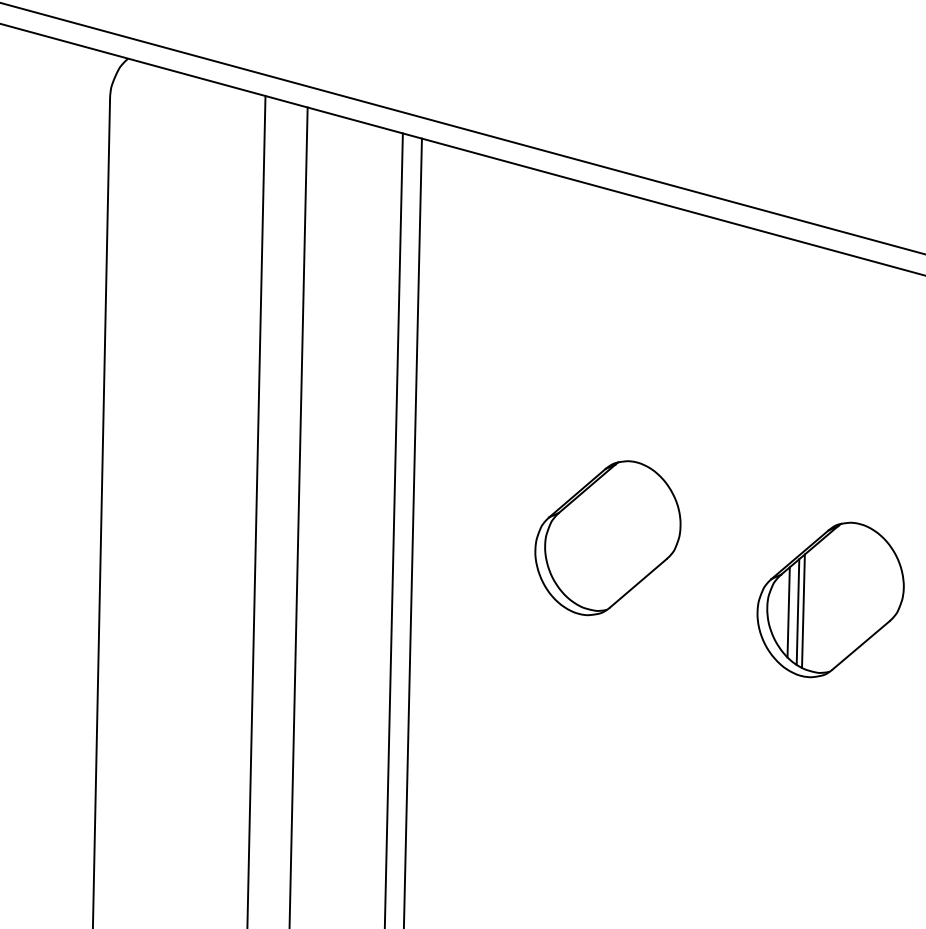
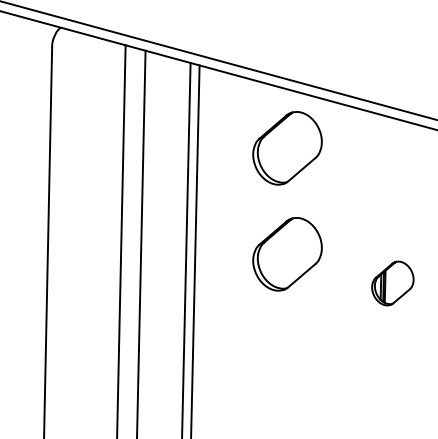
part: (607, 314) -> (287, 148), added
part: (830, 599) -> (392, 283), size x0.6

